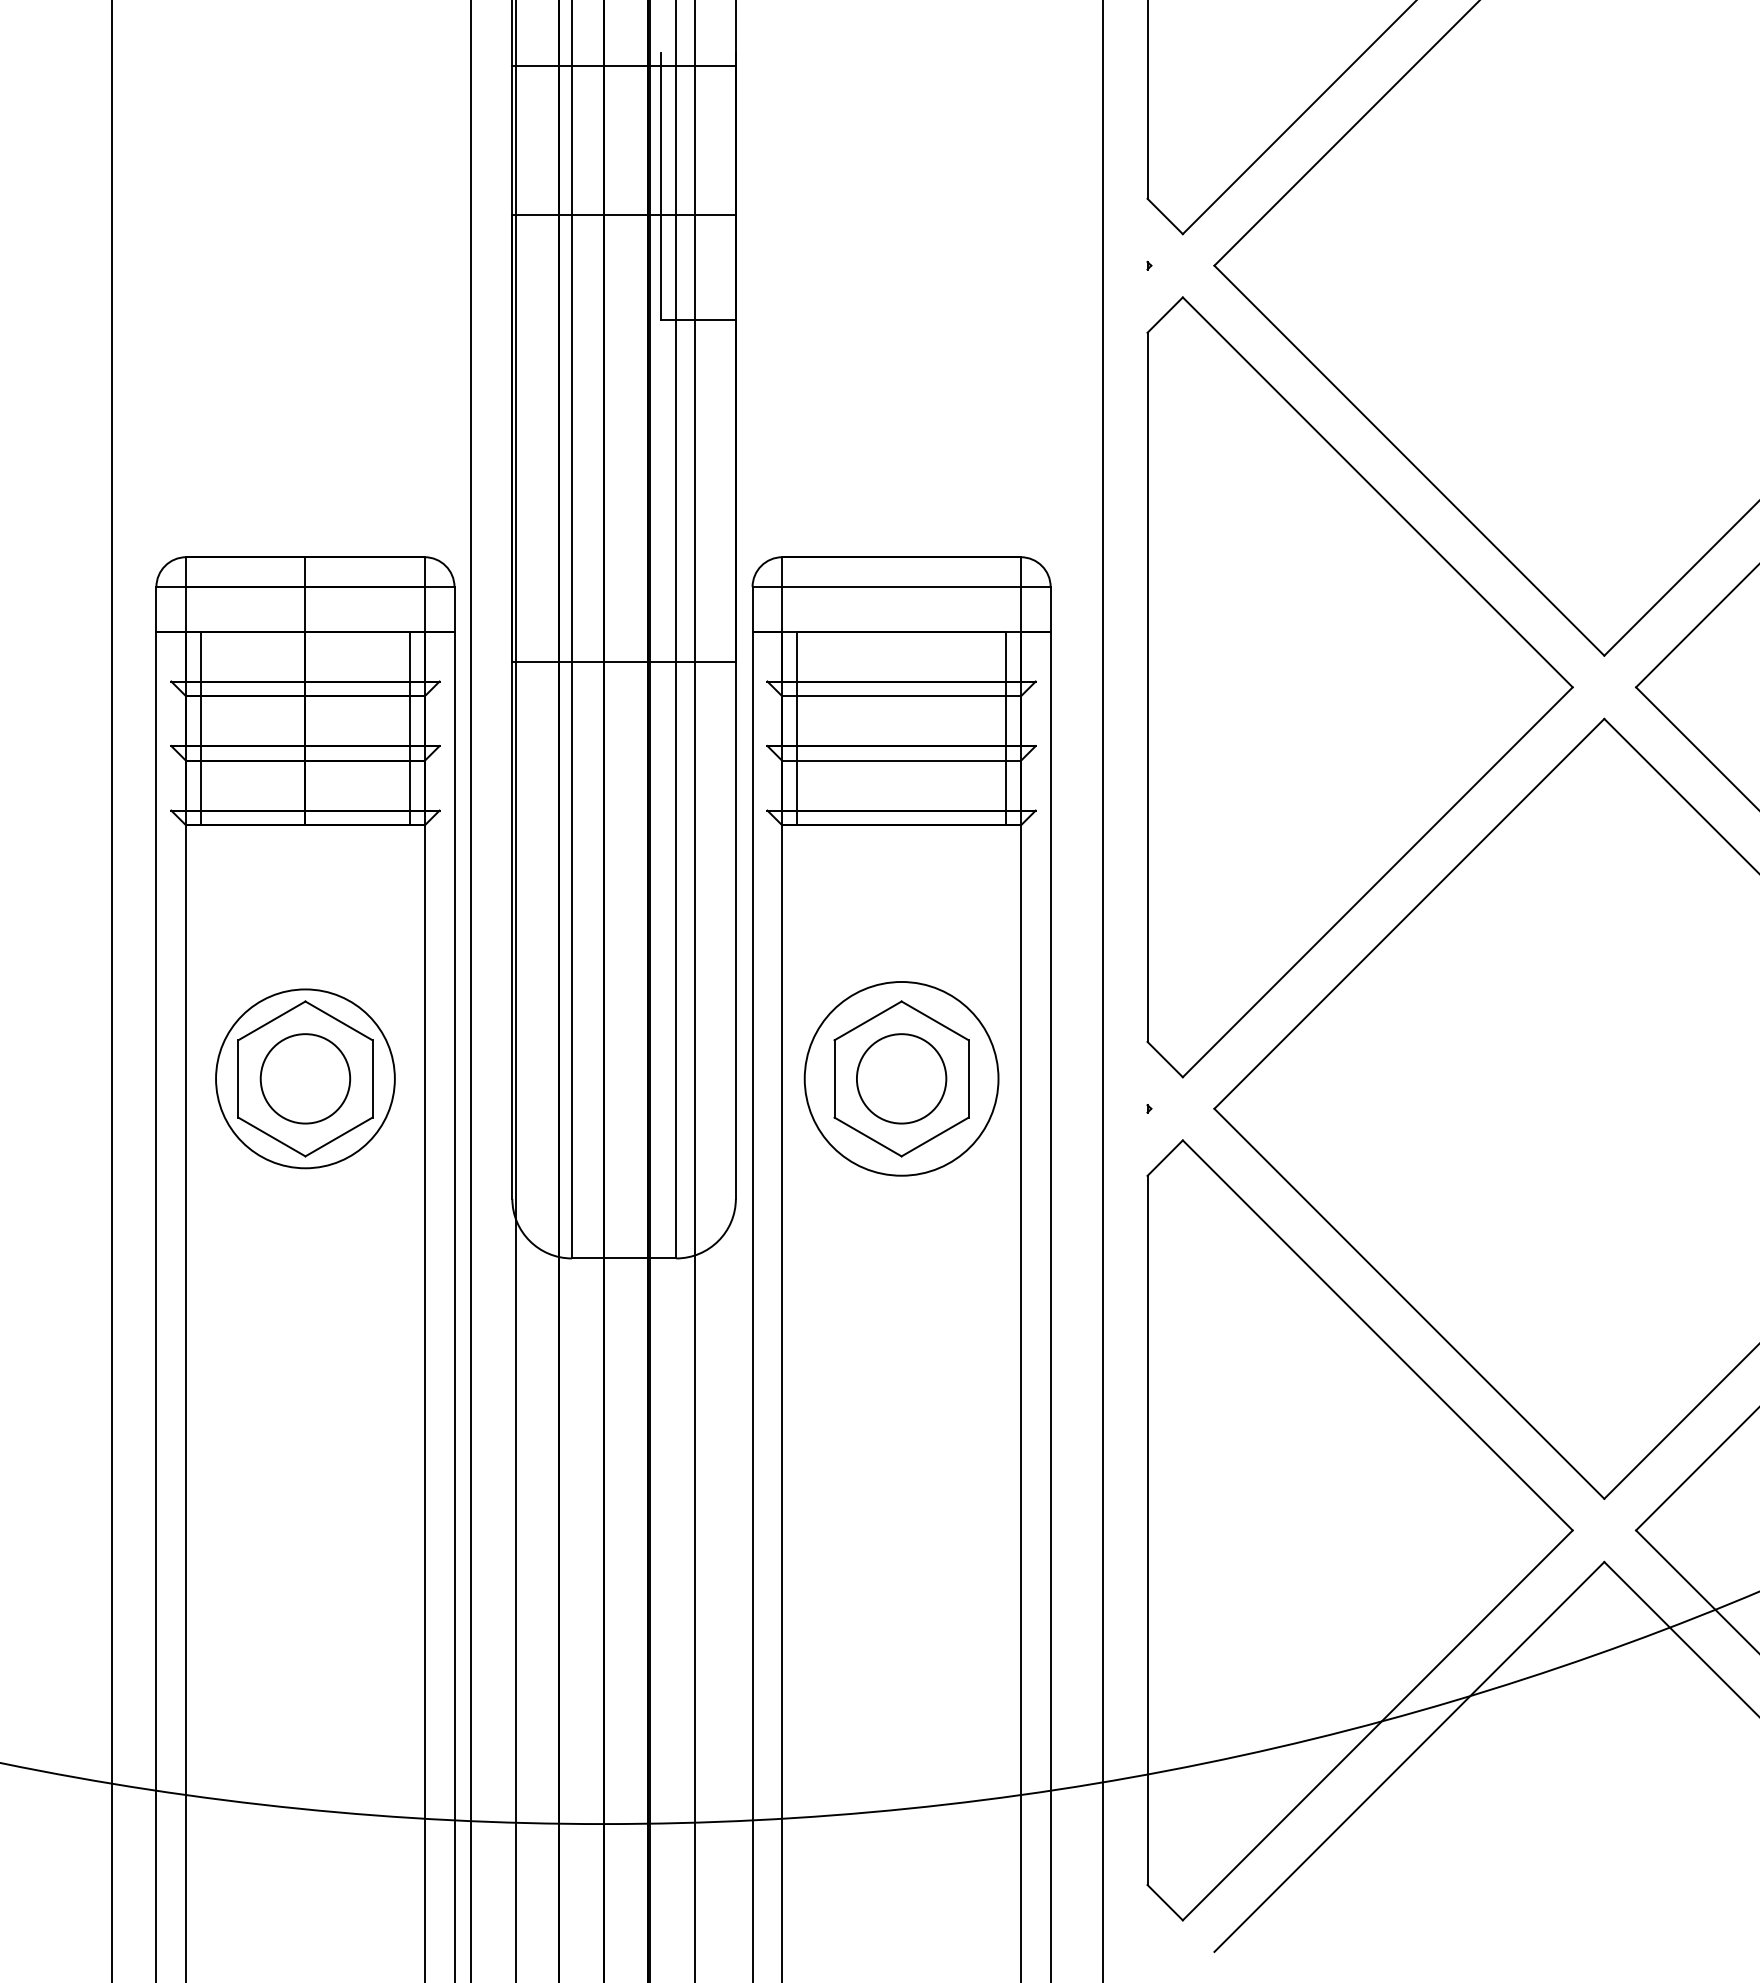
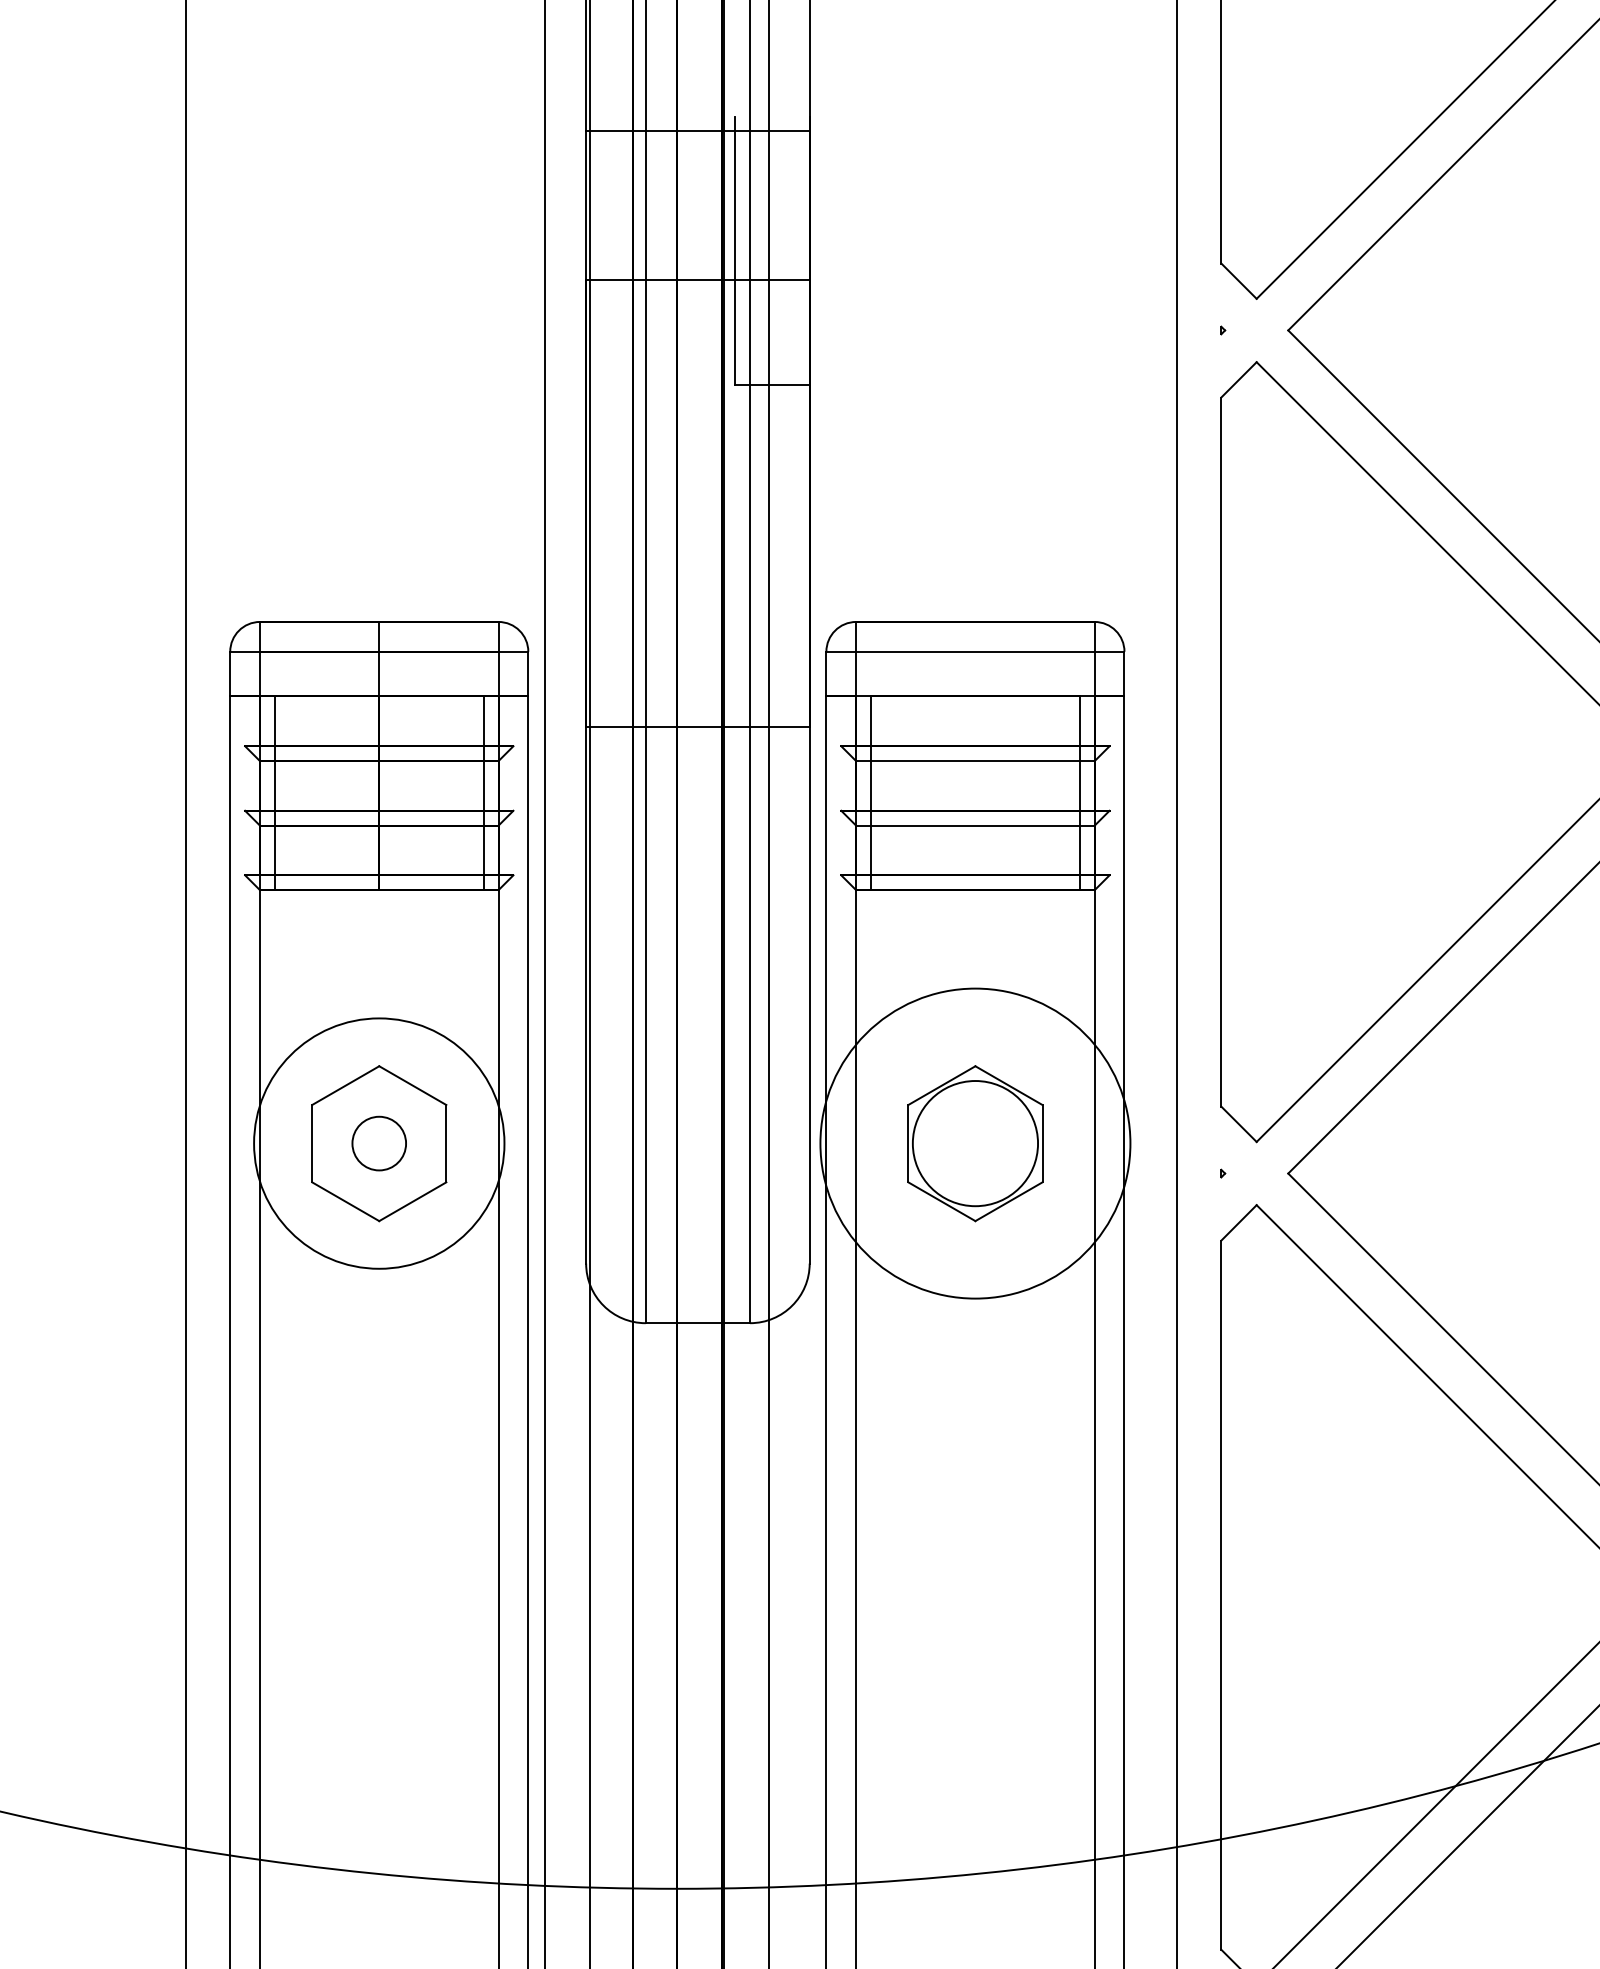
circle: (305, 1078) -> (379, 1143), size x0.6
circle: (305, 1078) -> (379, 1143), size x1.4
circle: (901, 1078) -> (975, 1143), size x1.4
circle: (901, 1078) -> (975, 1143), size x1.6

